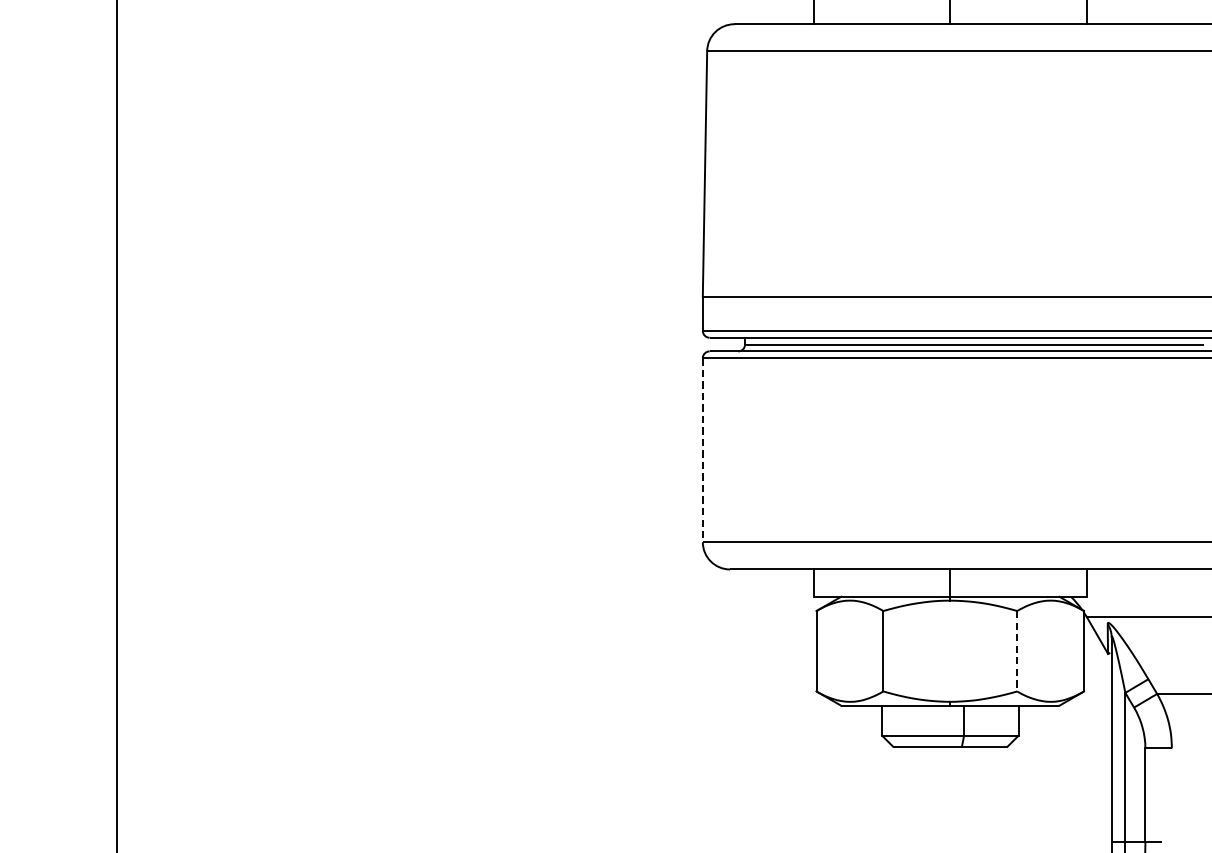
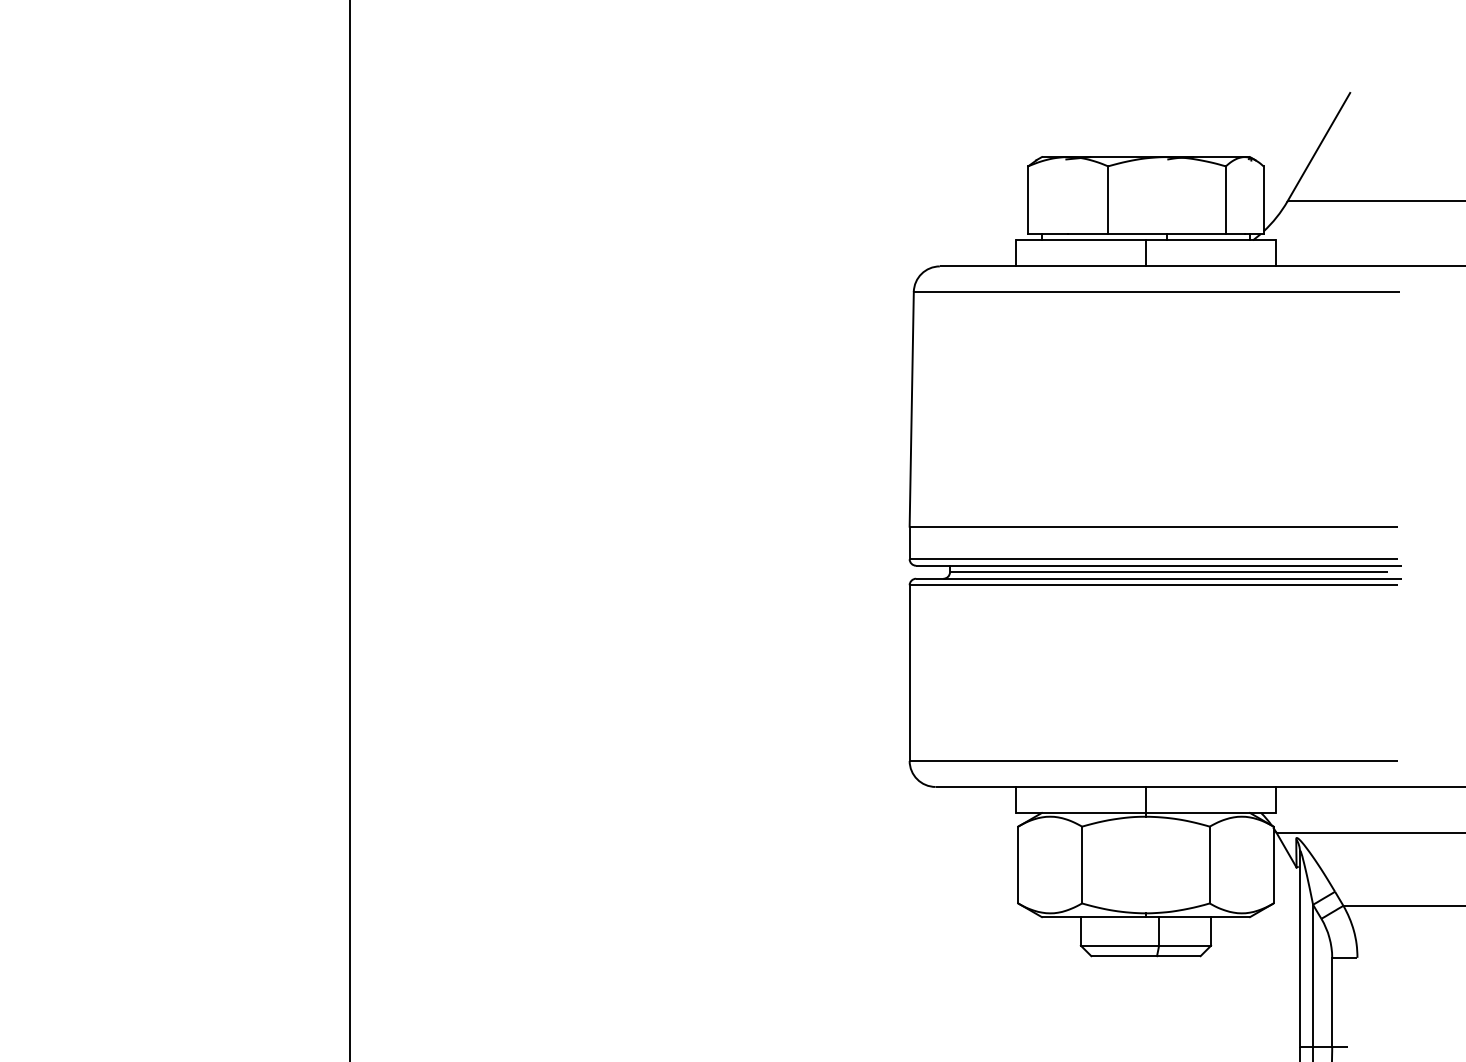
line: (702, 450) -> (909, 673), dashed -> solid
line: (1016, 651) -> (1209, 865), dashed -> solid

